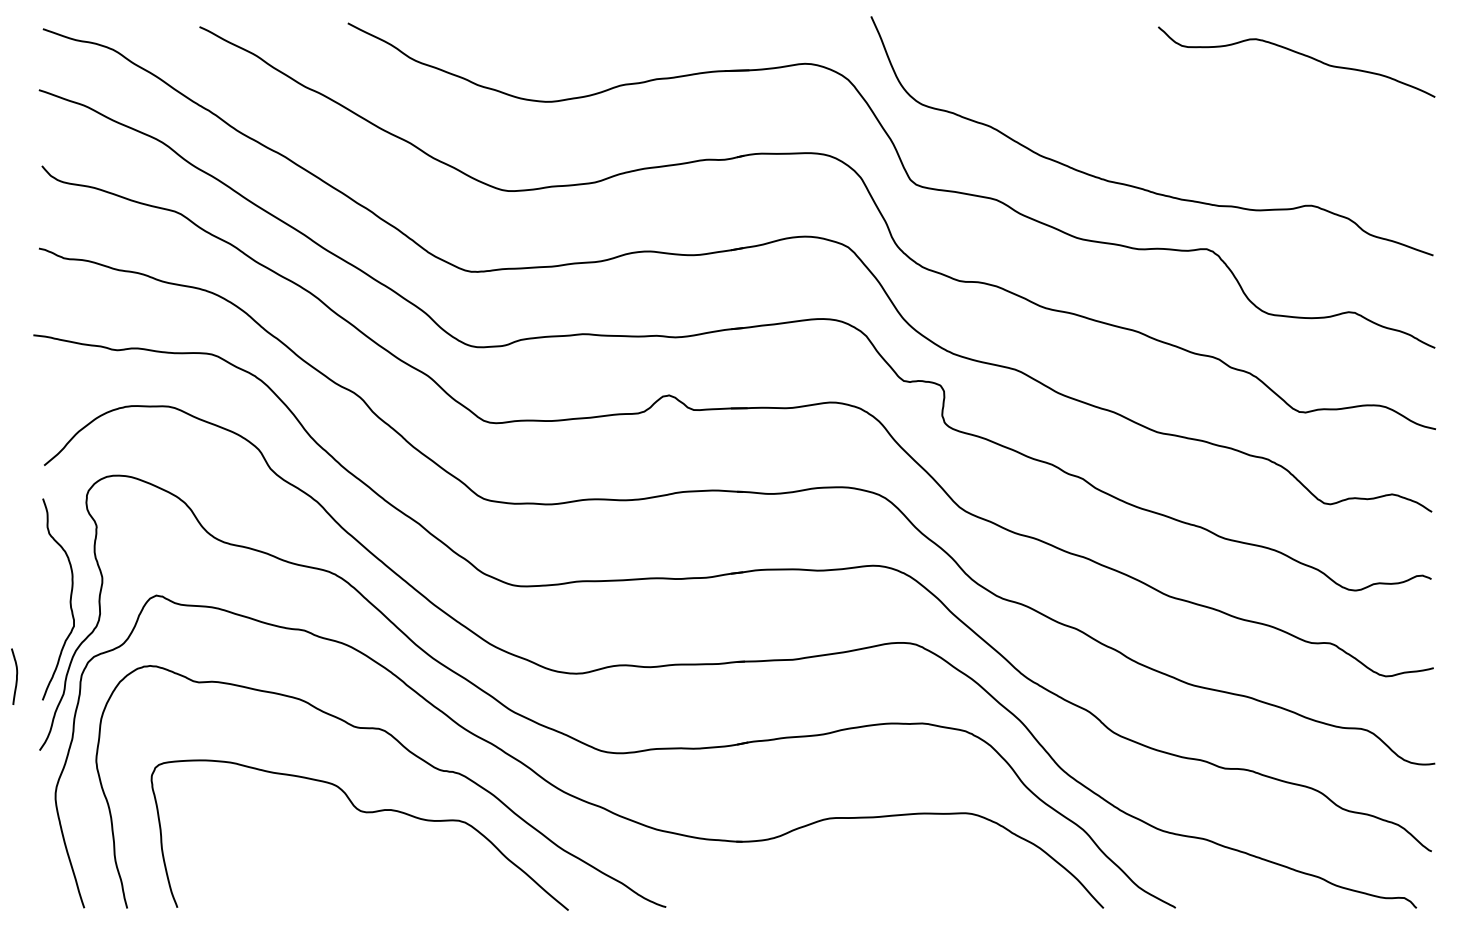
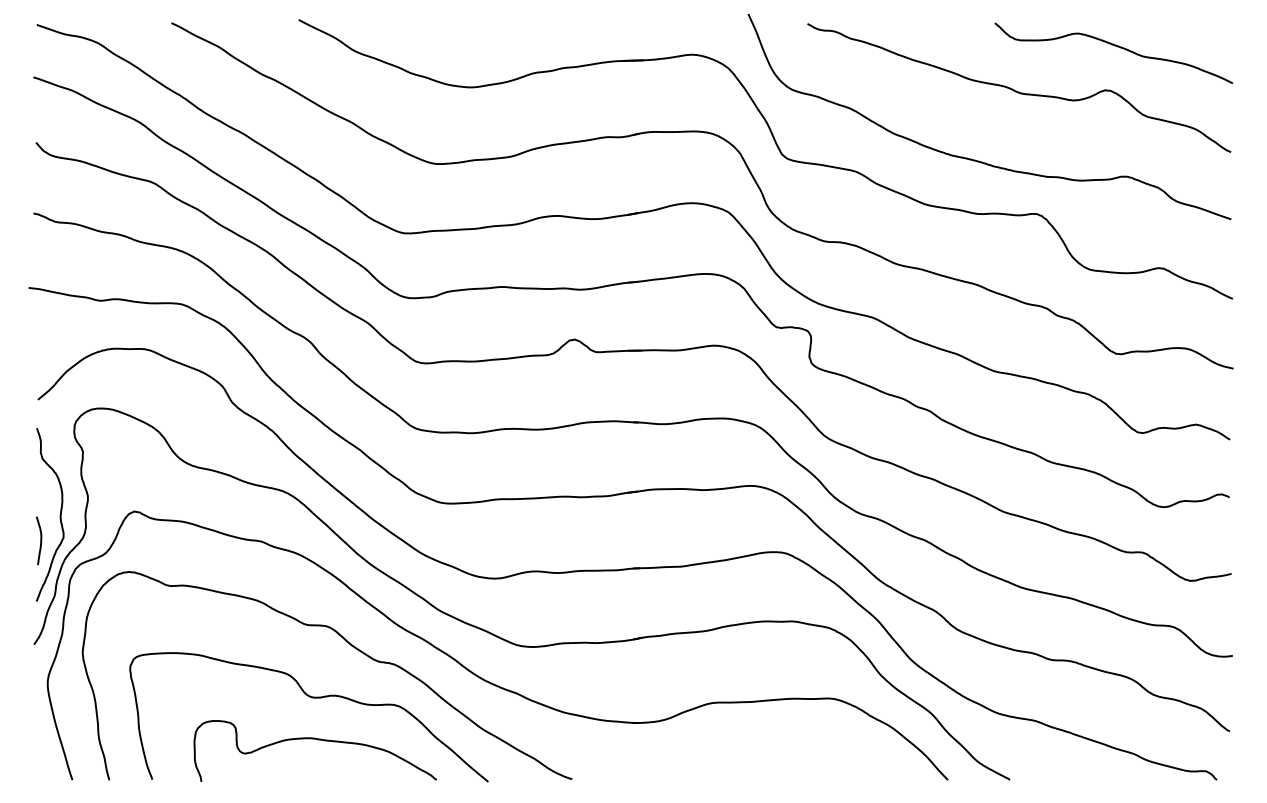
curve: (1185, 106) -> (1018, 91), added
curve: (16, 676) -> (40, 540), moved
curve: (367, 861) -> (315, 739), added

